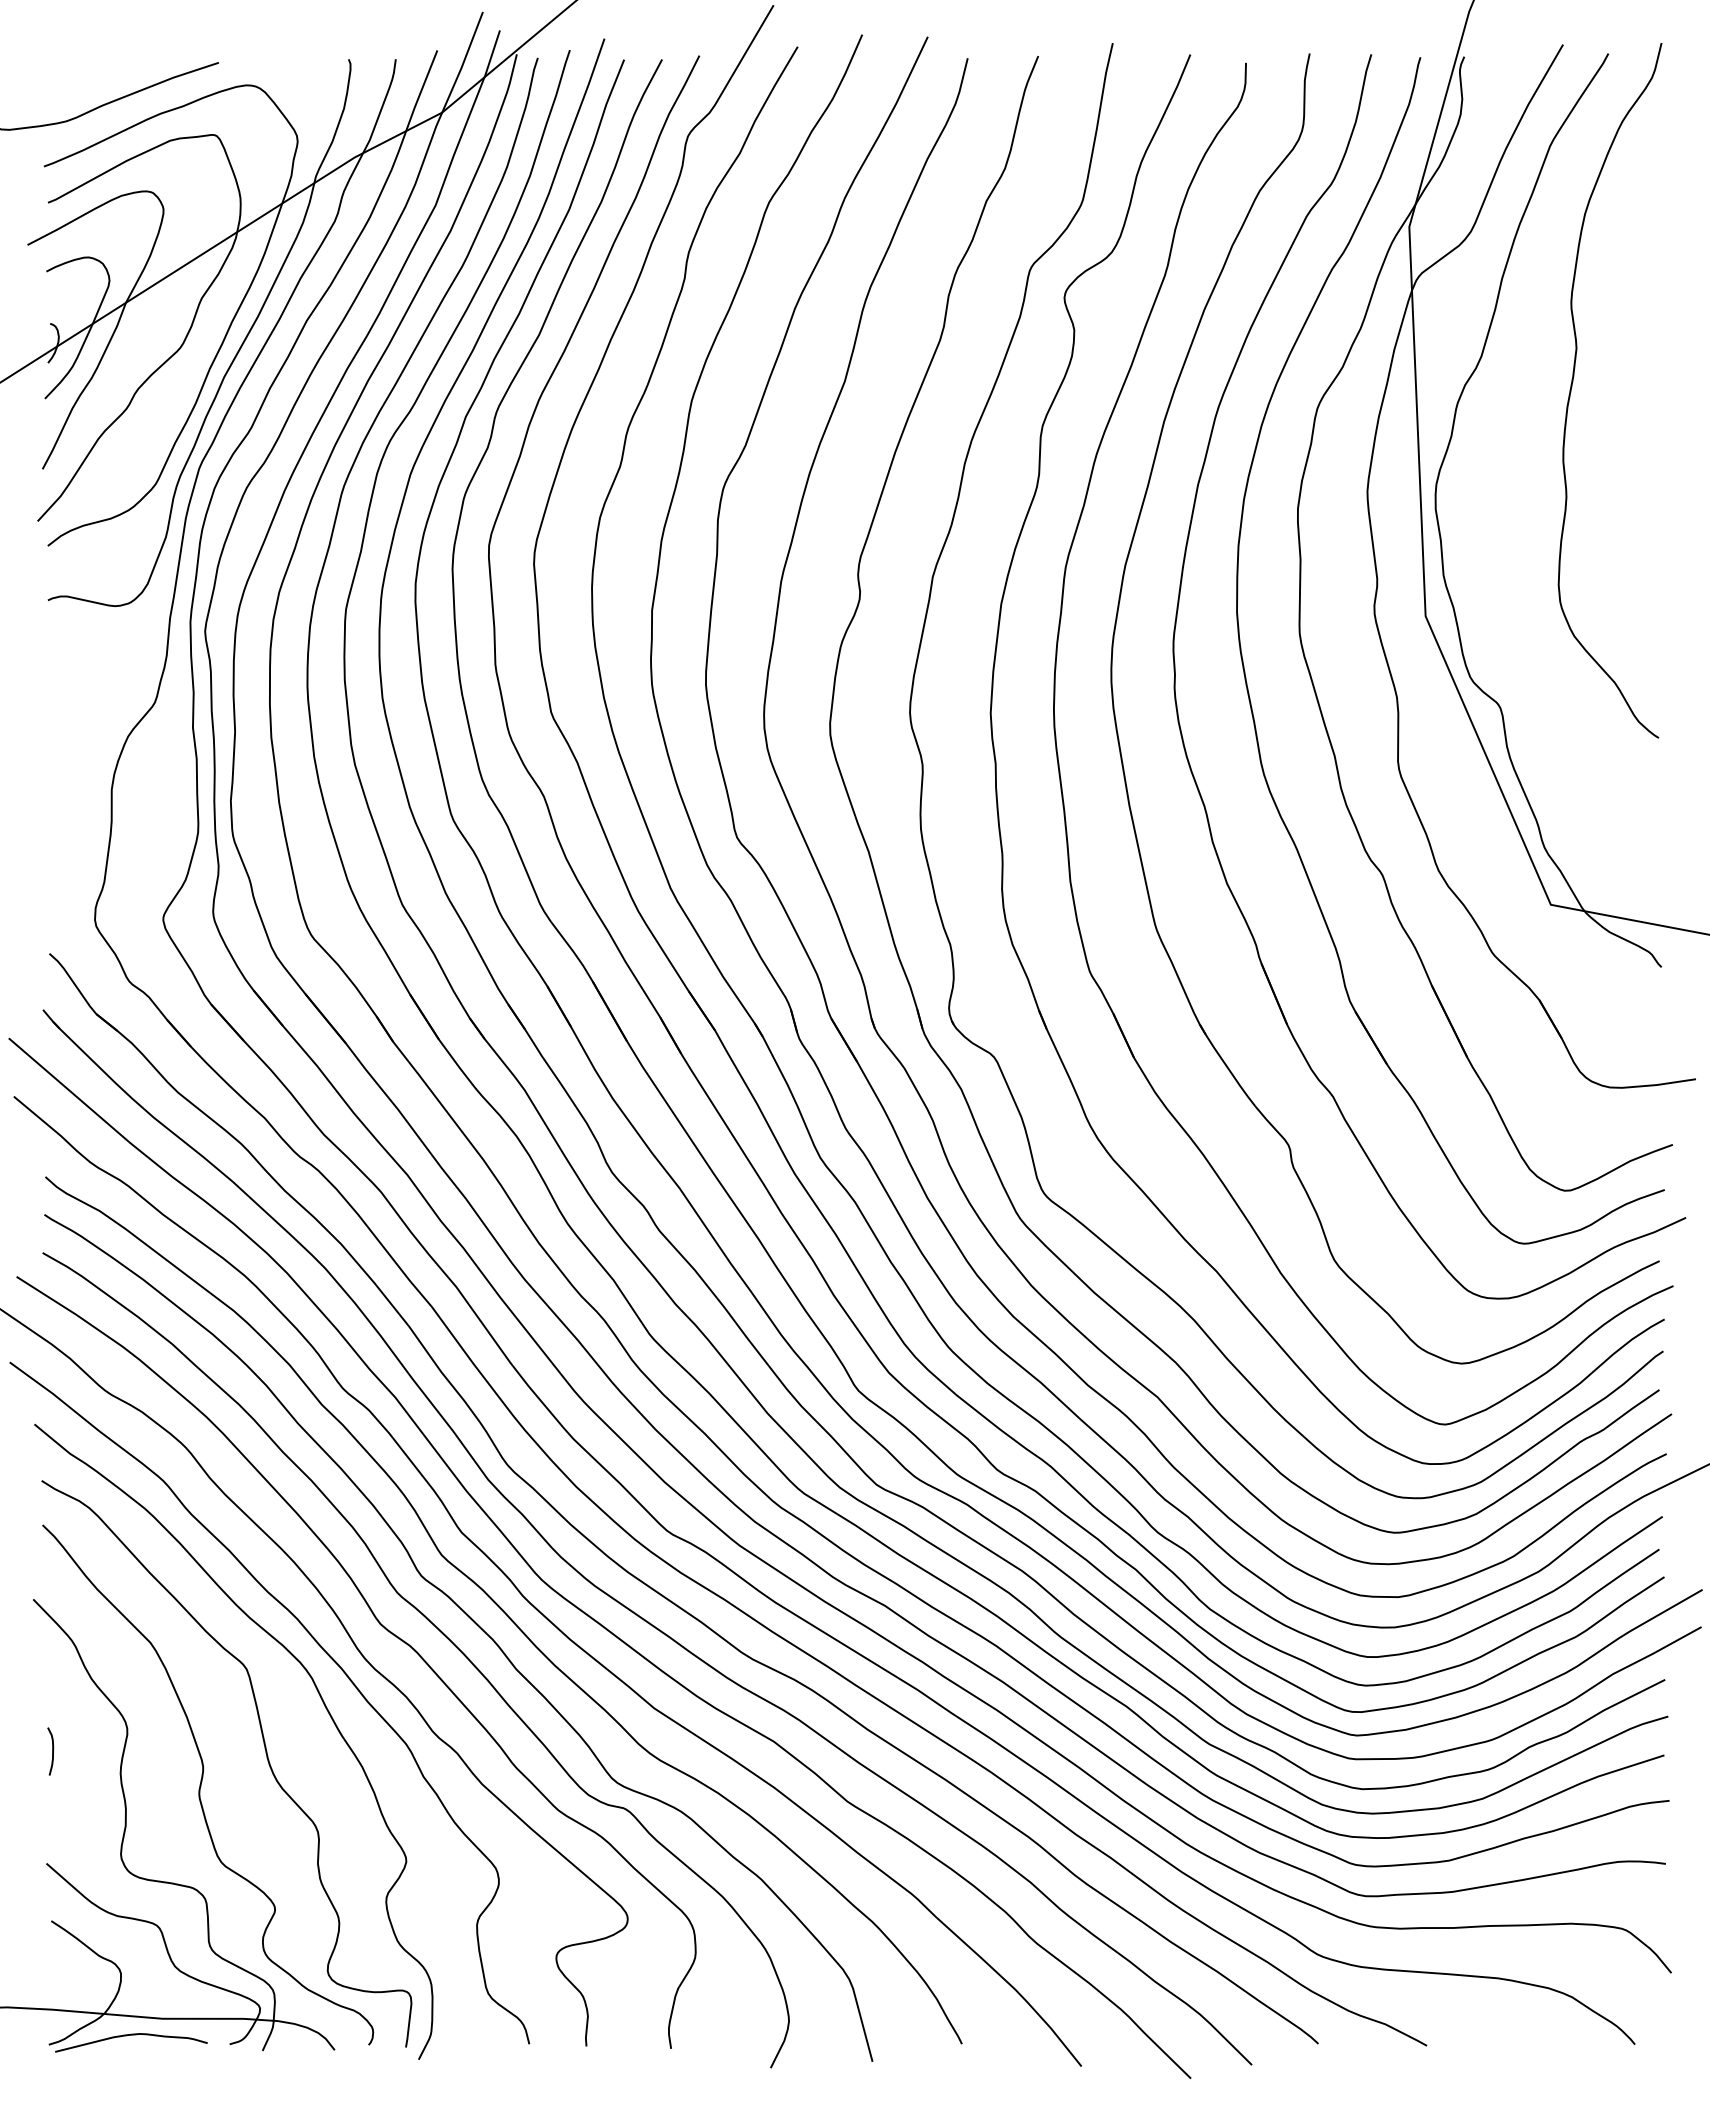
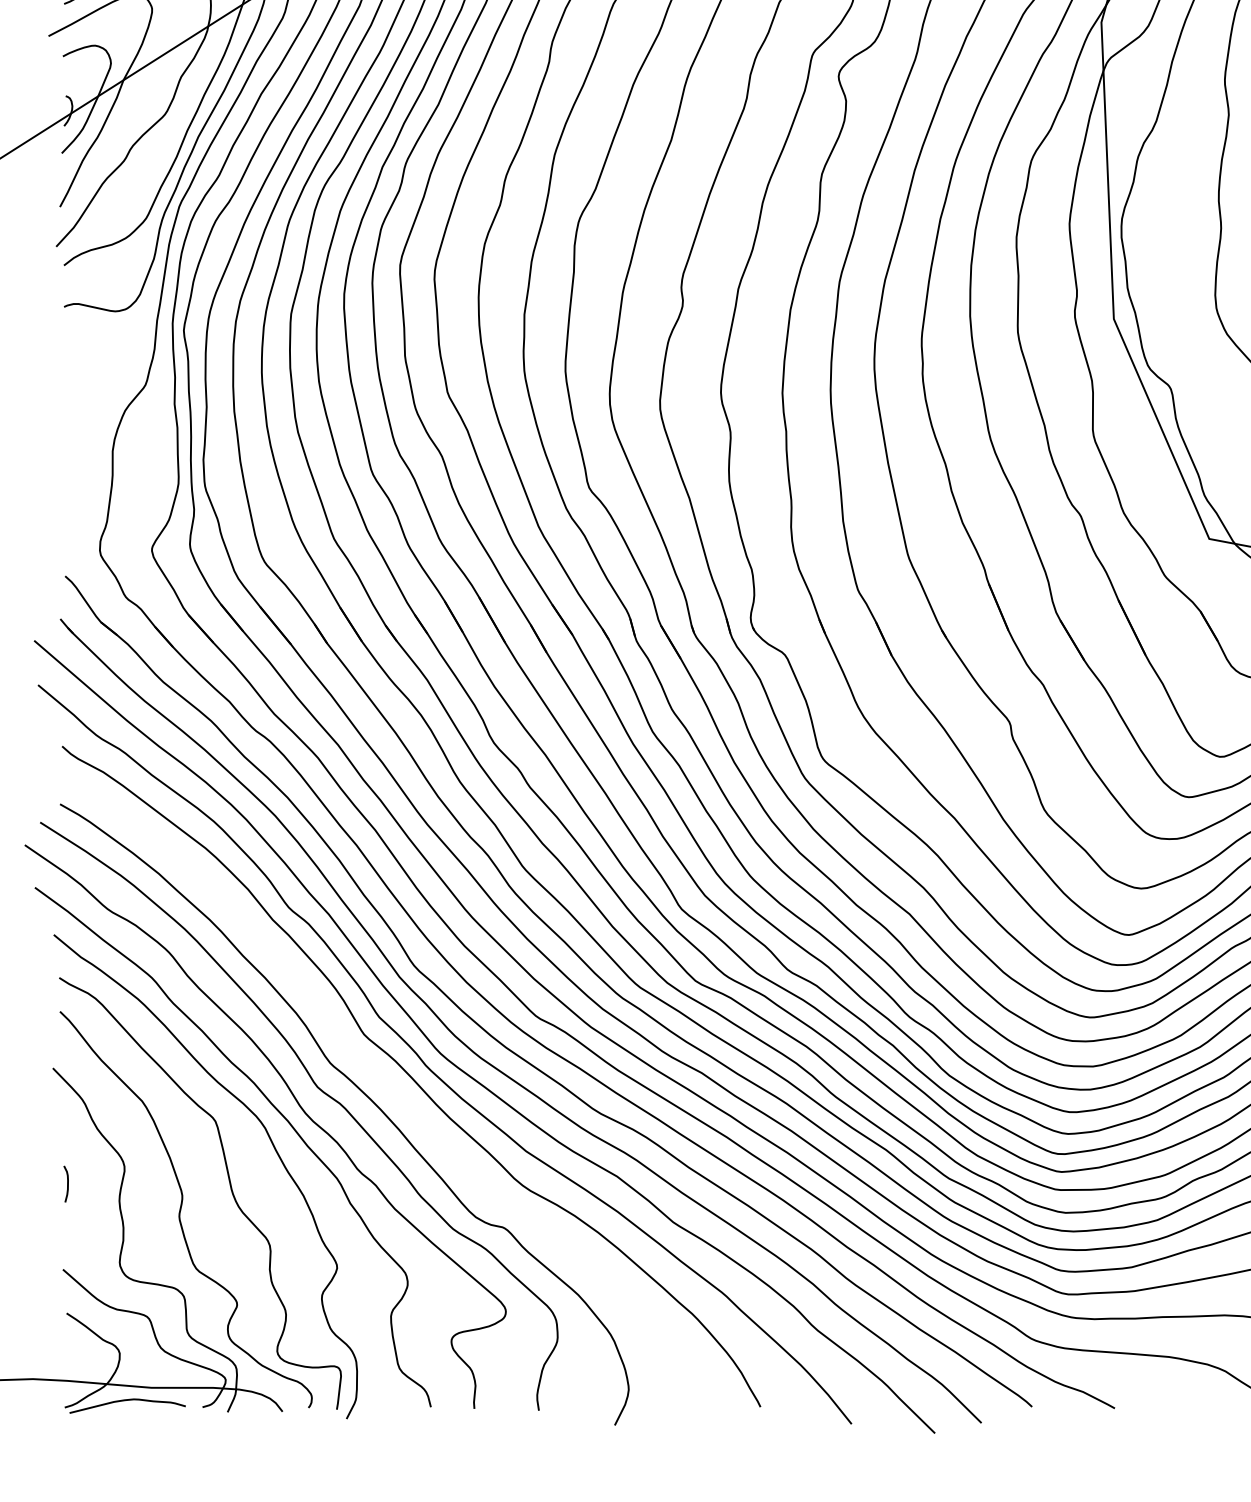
curve: (473, 1622) -> (388, 1085), removed

